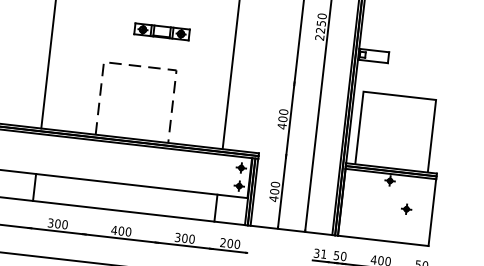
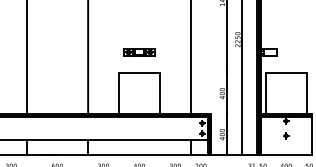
part: (162, 31) -> (139, 52), moved
line: (140, 67) -> (139, 73), dashed -> solid
part: (407, 208) -> (286, 135), moved

